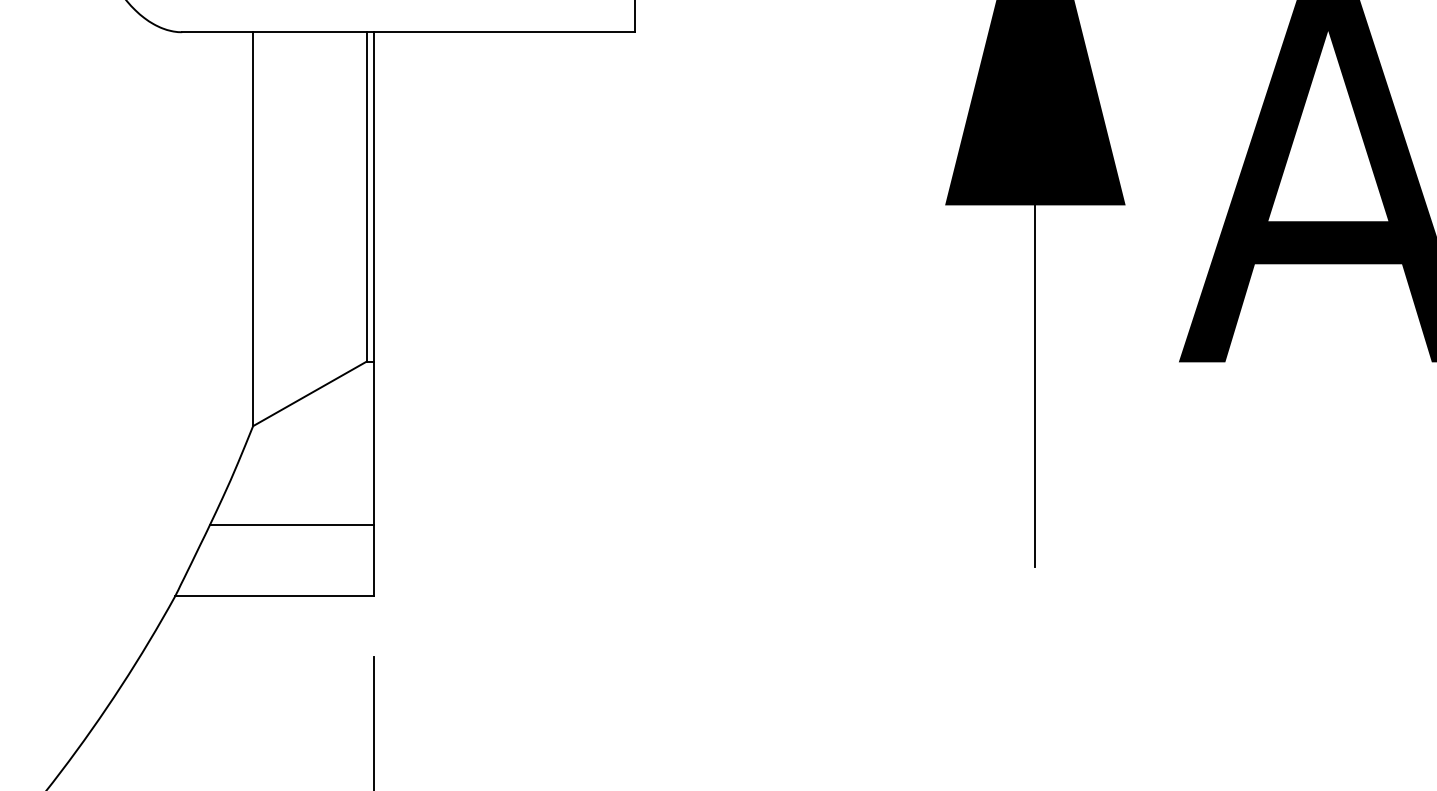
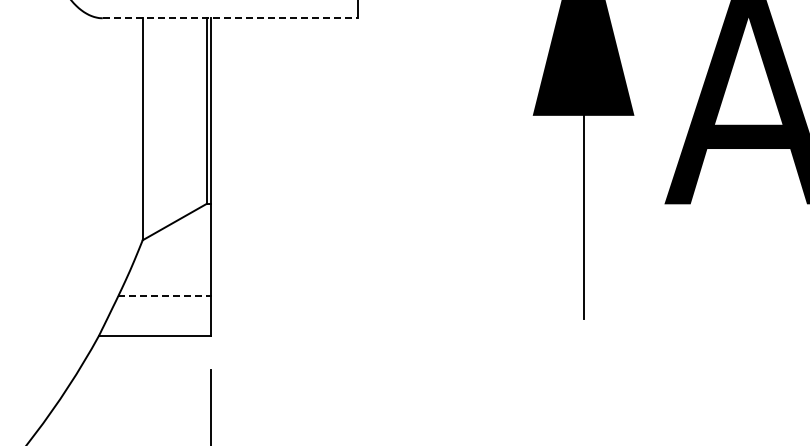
line: (408, 32) -> (230, 18), solid -> dashed
line: (293, 524) -> (165, 295), solid -> dashed

